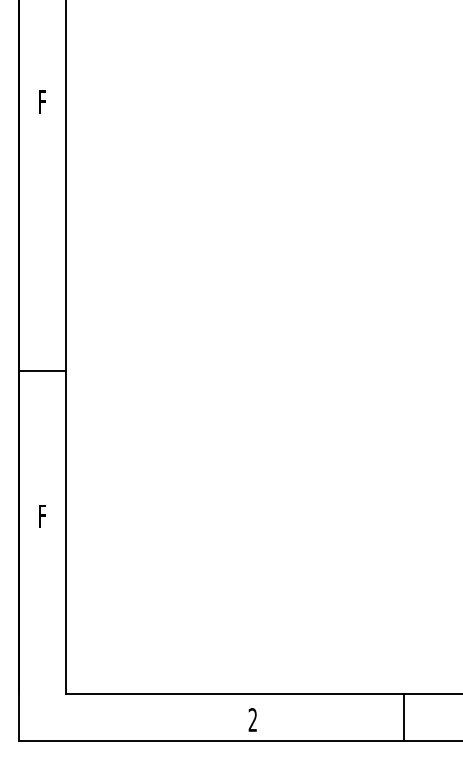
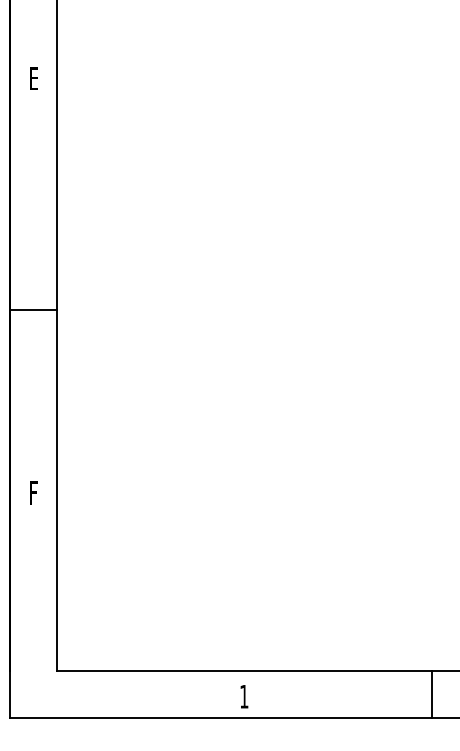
text: (43, 101) -> (34, 78), F -> E
line: (42, 370) -> (33, 310), moved
line: (404, 717) -> (431, 694), moved
text: (252, 719) -> (243, 696), 2 -> 1

